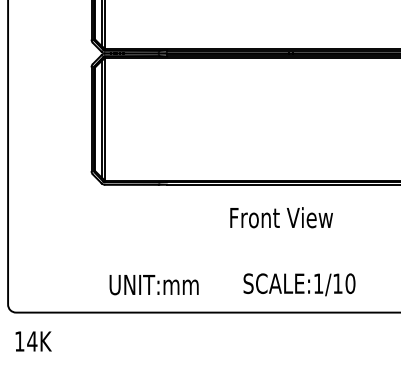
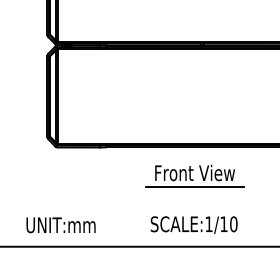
line: (281, 236) -> (194, 187), added
text: (299, 284) -> (194, 224), moved
text: (153, 285) -> (60, 225), moved

